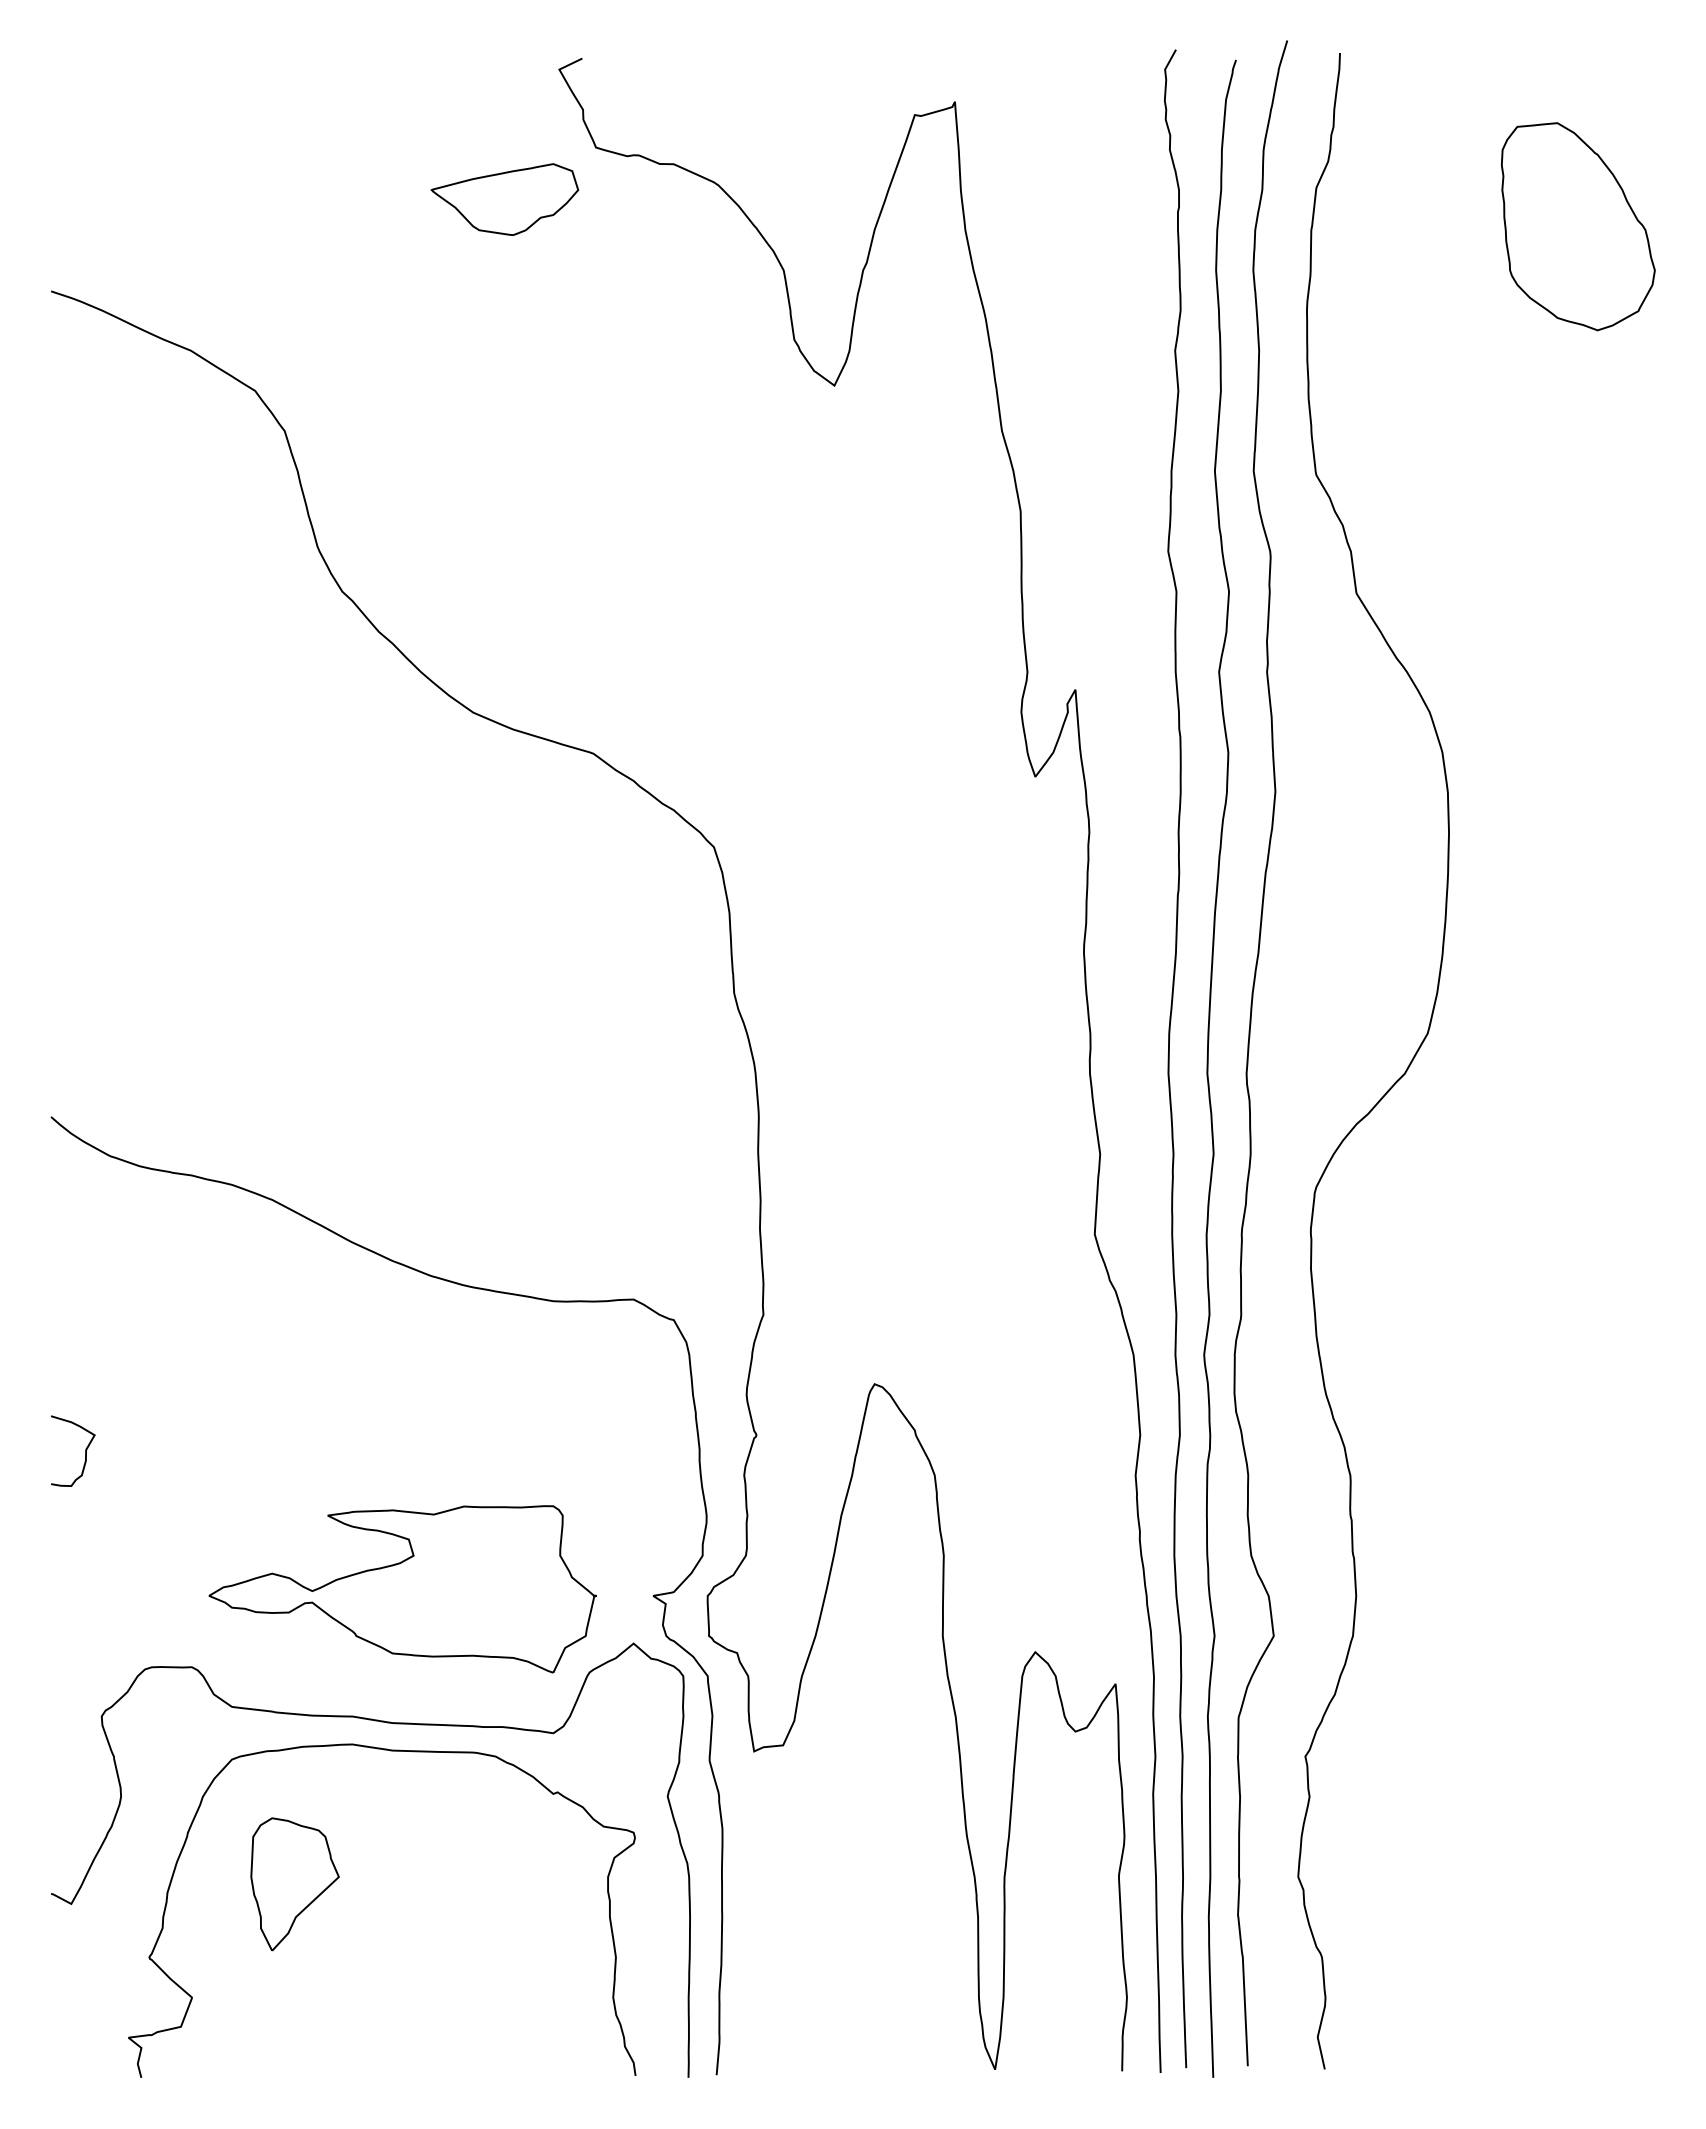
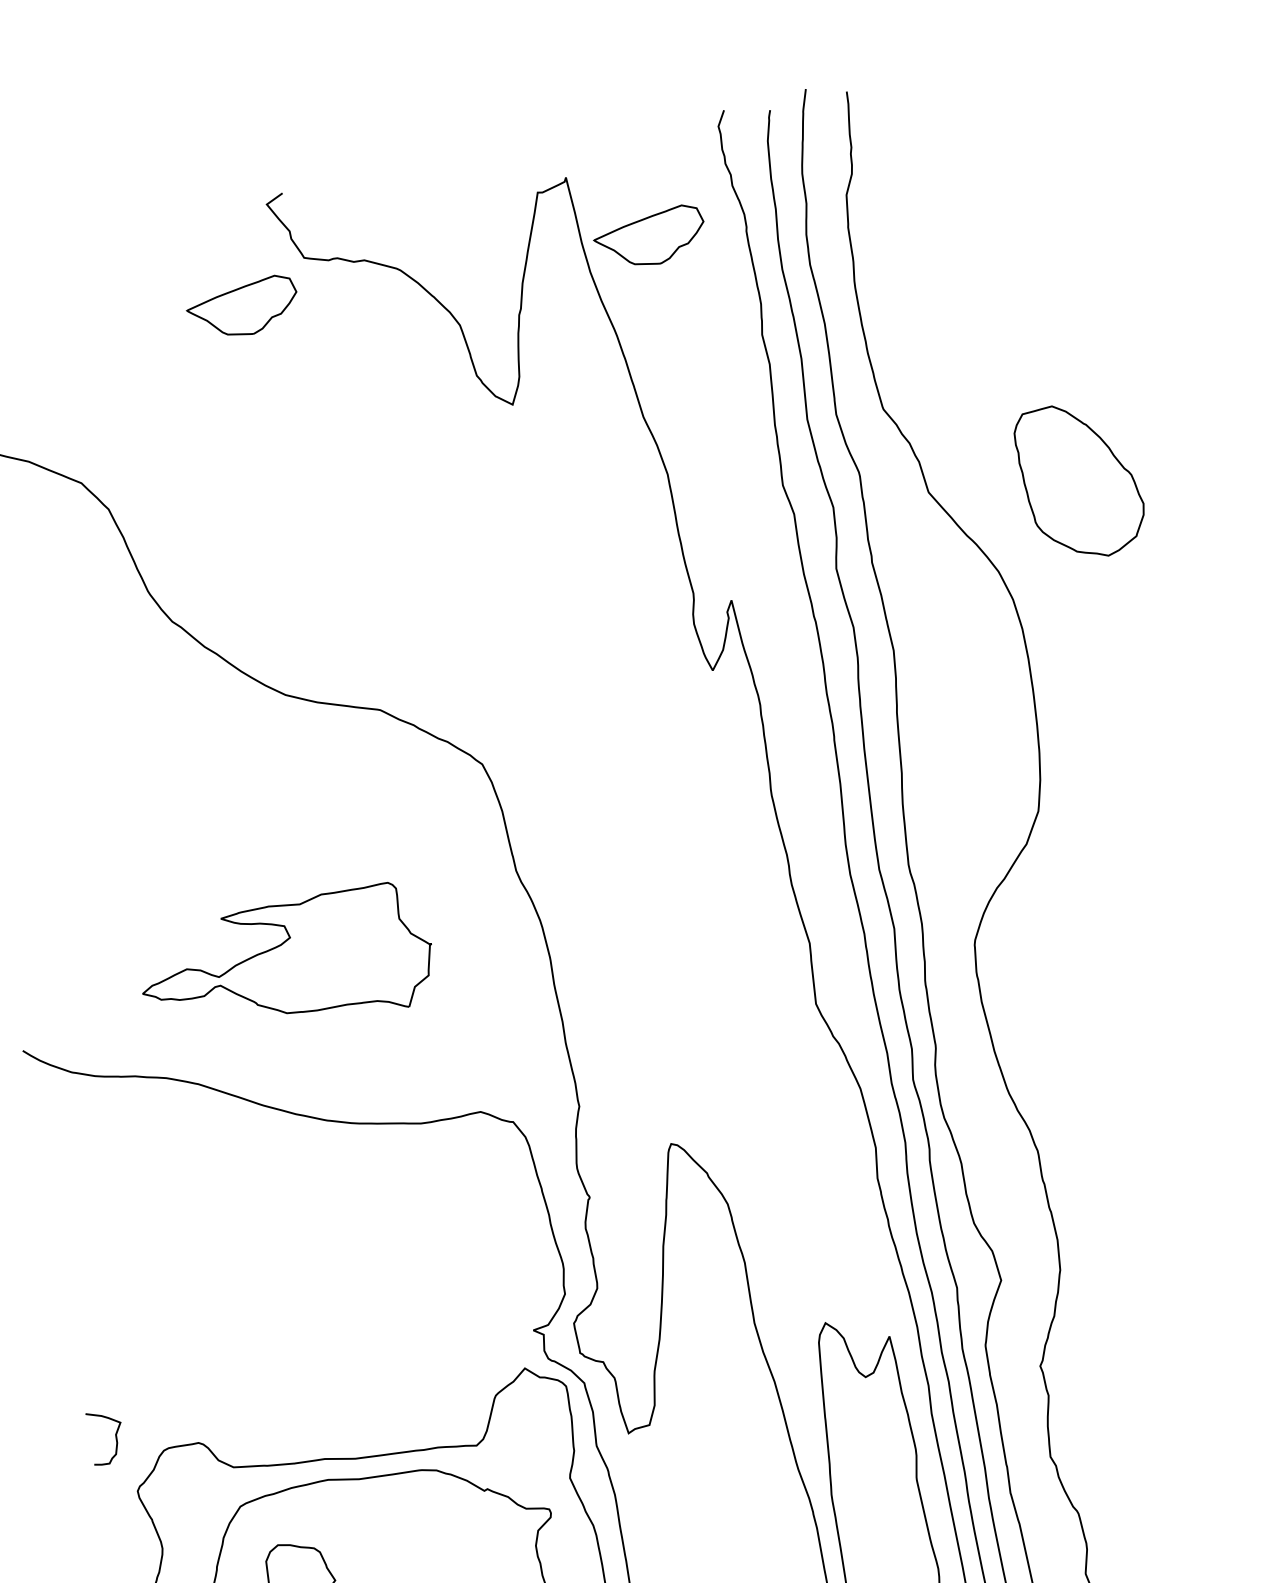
part: (1050, 199) -> (649, 238), added
part: (1577, 226) -> (1080, 480), moved
curve: (85, 1450) -> (115, 1435), moved
part: (402, 1589) -> (286, 964), moved

